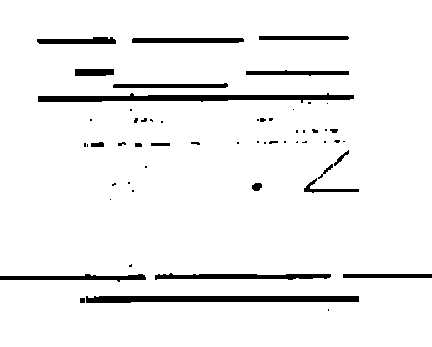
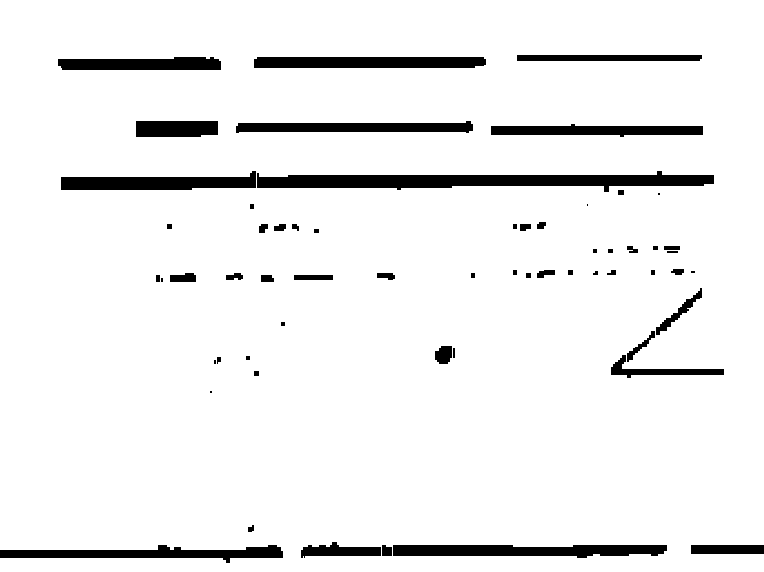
line: (170, 85) -> (354, 126), moved
part: (256, 186) -> (443, 354), moved

